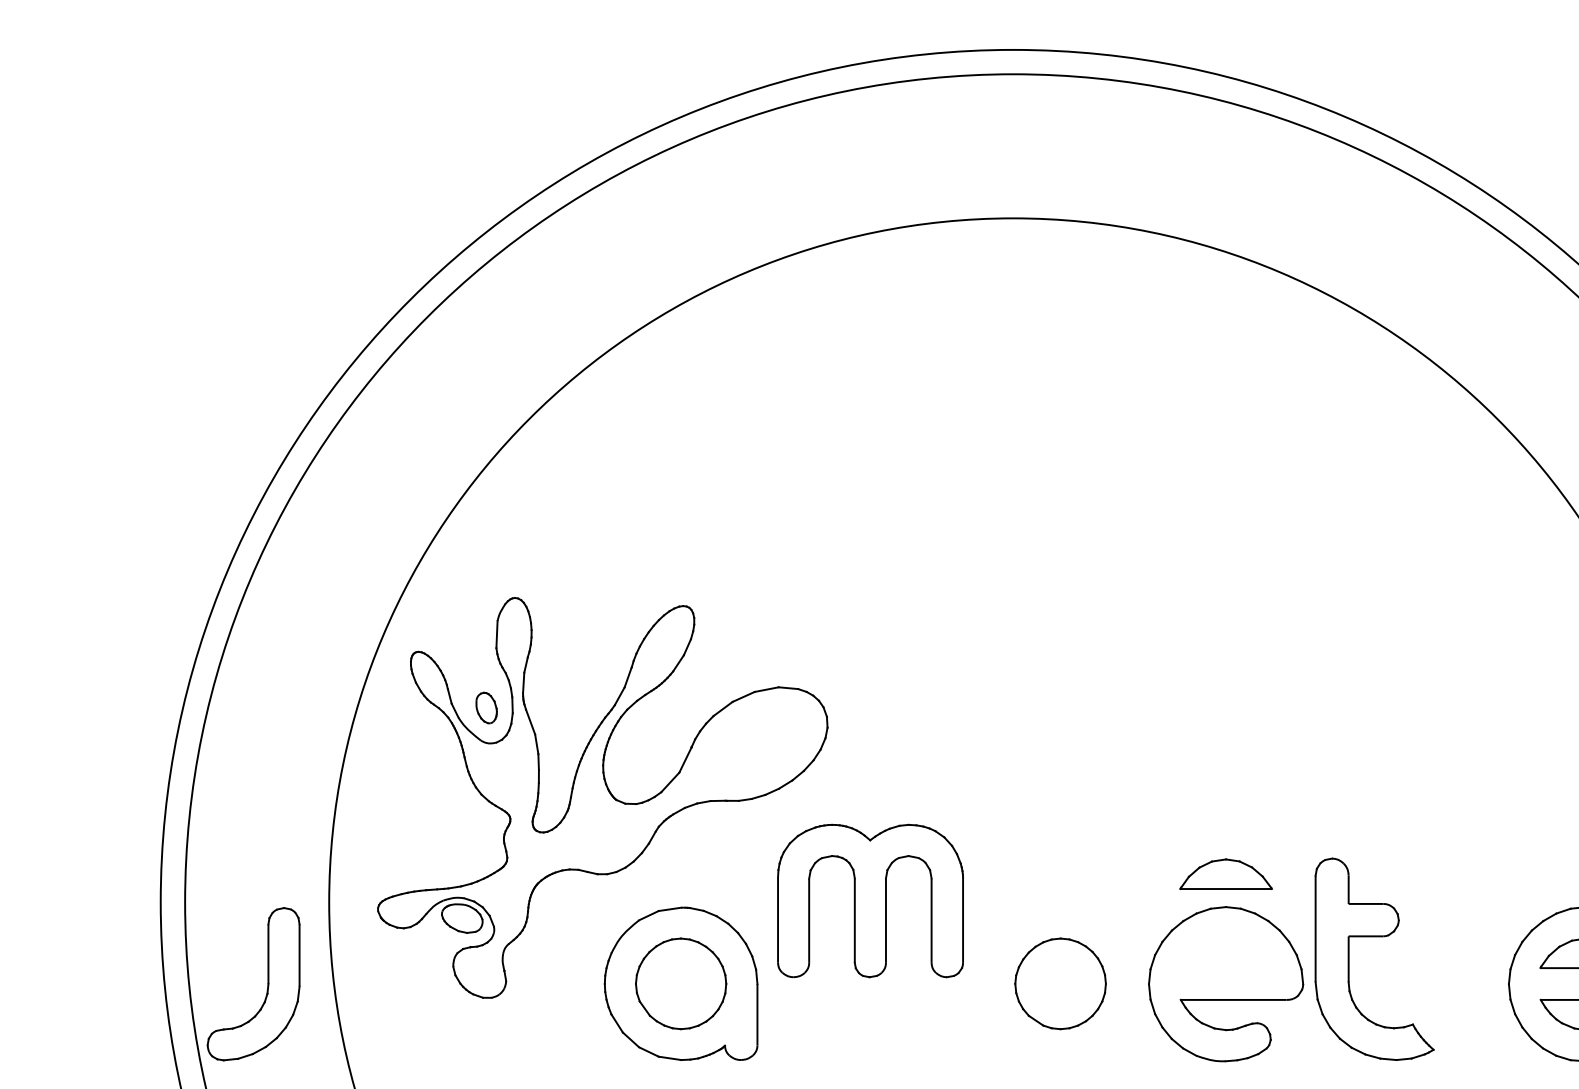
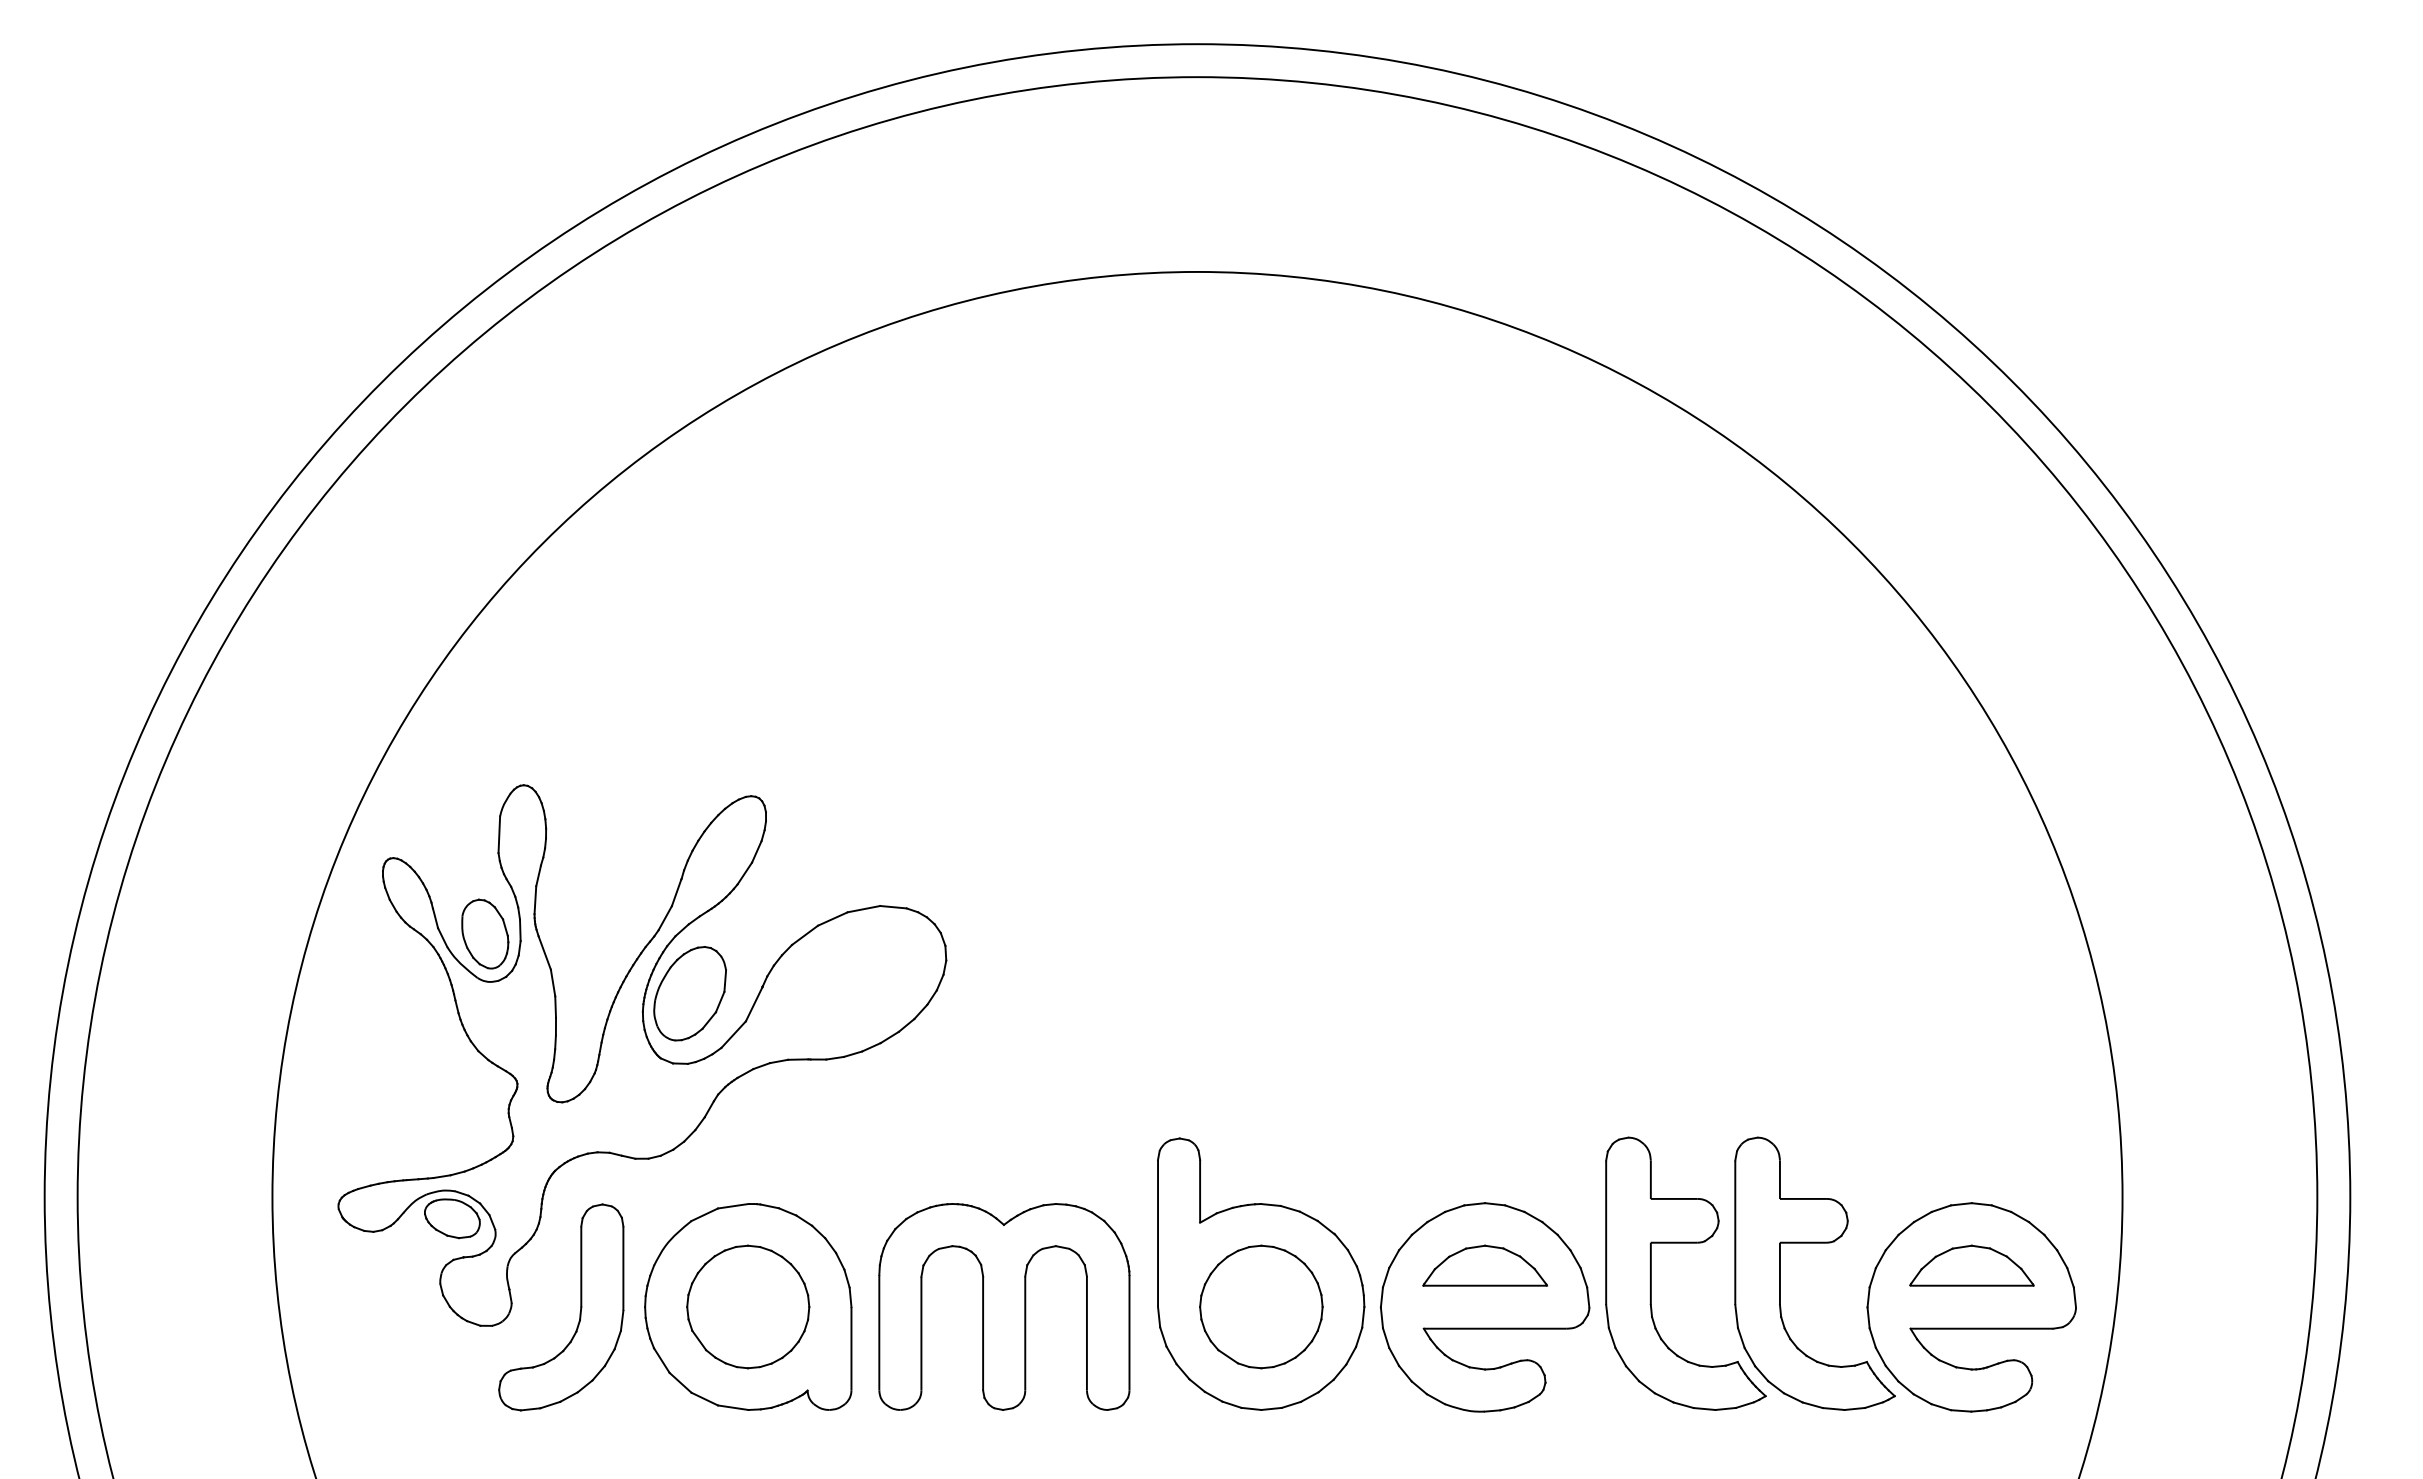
part: (486, 707) -> (485, 933), size x1.67
part: (637, 752) -> (689, 993), added
part: (1225, 874) -> (1484, 1265), moved
part: (870, 900) -> (1004, 1306), moved
part: (1469, 936) -> (1814, 1243), added
part: (1060, 959) -> (1261, 1273), added
part: (267, 987) -> (579, 1312), moved

